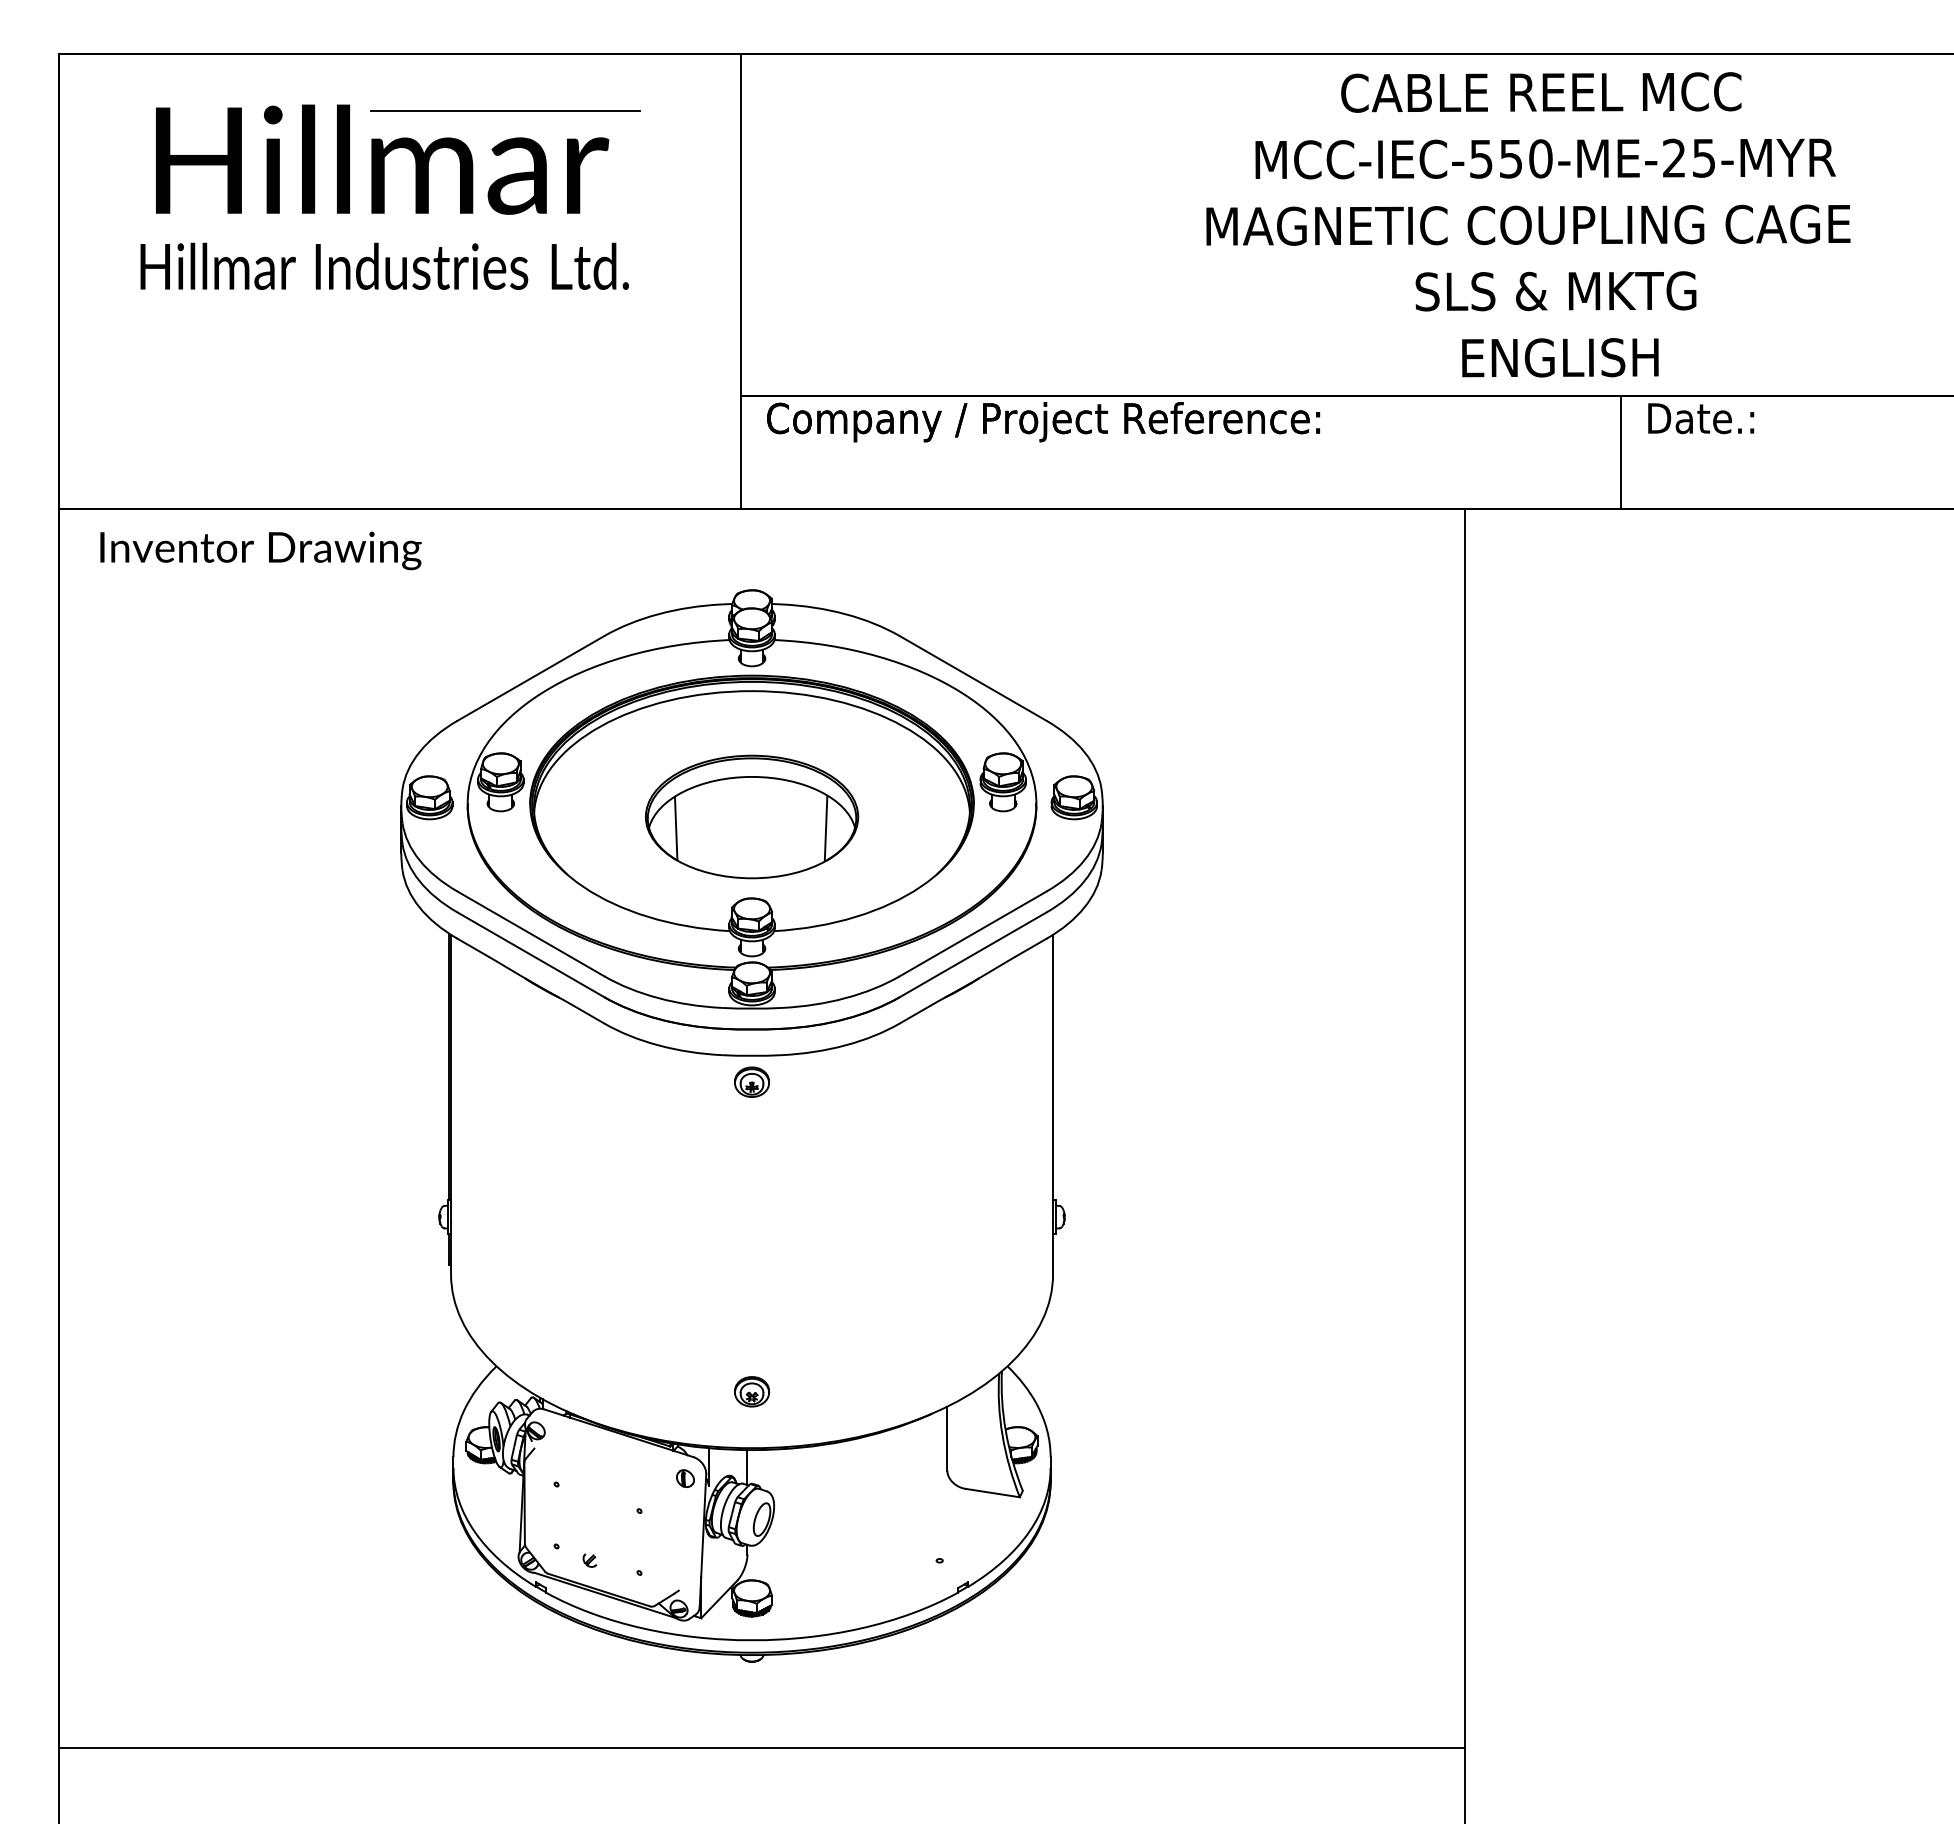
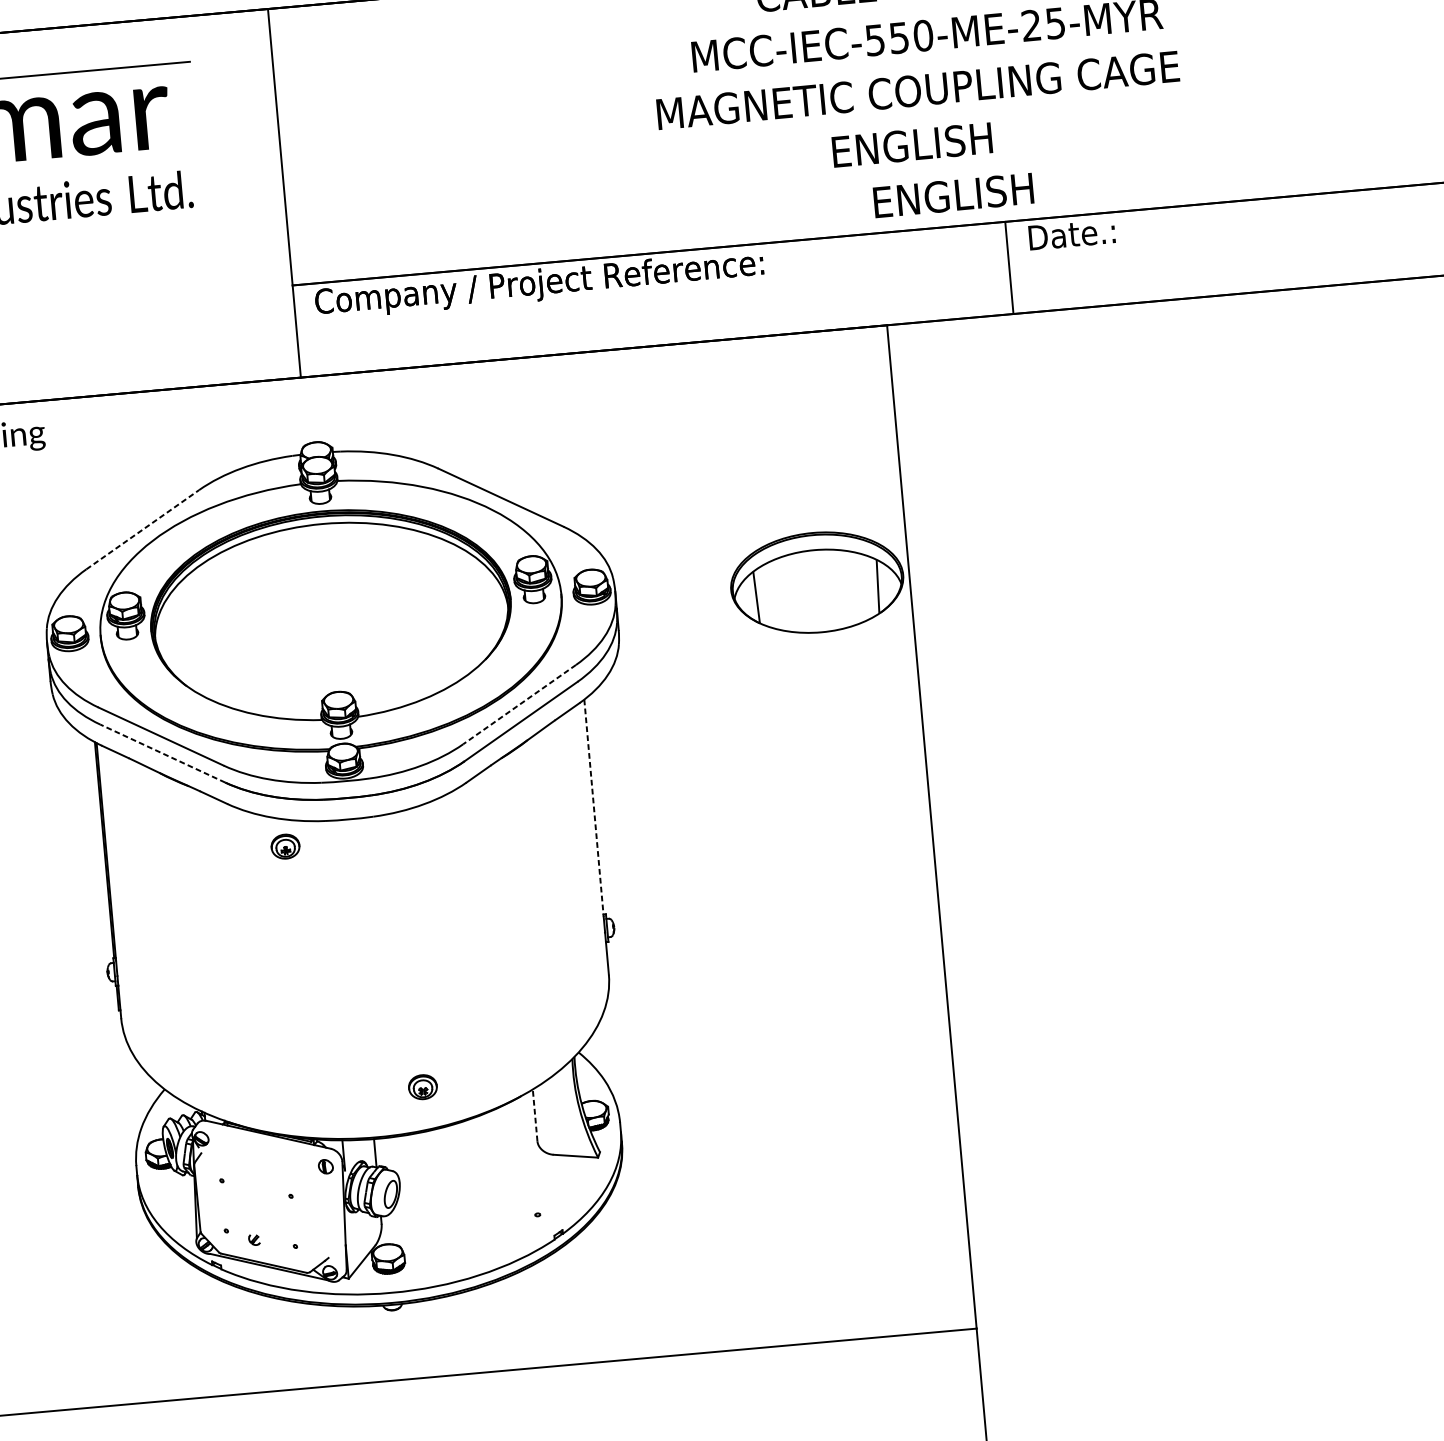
text: (1555, 291) -> (944, 142), SLS & MKTG -> ENGLISH
line: (530, 678) -> (142, 529), solid -> dashed
part: (752, 816) -> (817, 582), moved
line: (973, 933) -> (519, 704), solid -> dashed
line: (530, 954) -> (162, 753), solid -> dashed
line: (1053, 1069) -> (594, 808), solid -> dashed
part: (751, 1081) -> (285, 846), moved
part: (751, 1391) -> (422, 1086), moved
line: (947, 1438) -> (535, 1115), solid -> dashed

